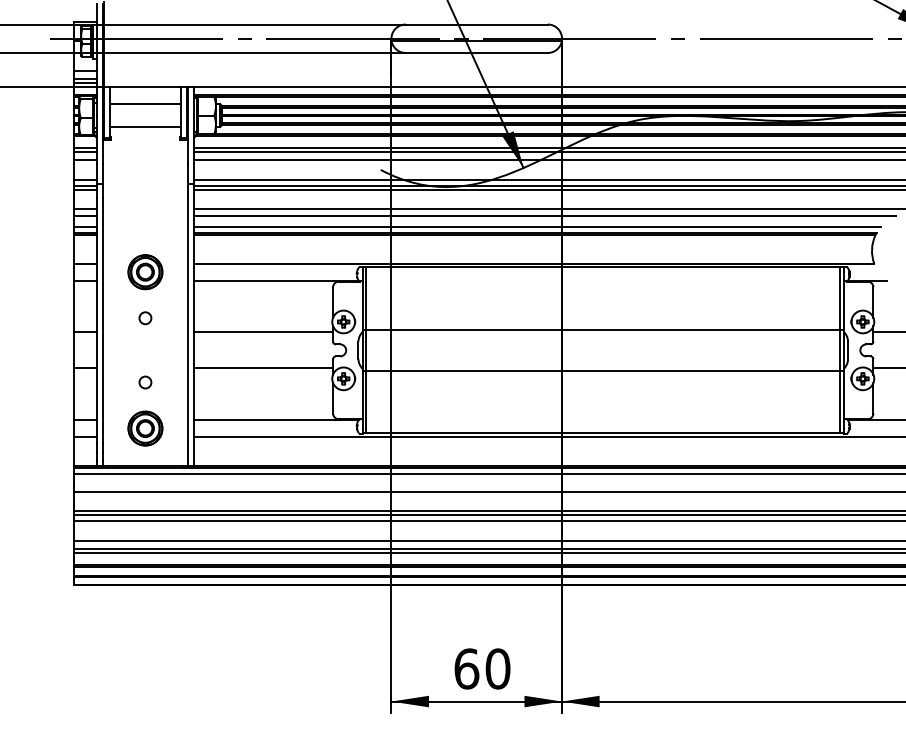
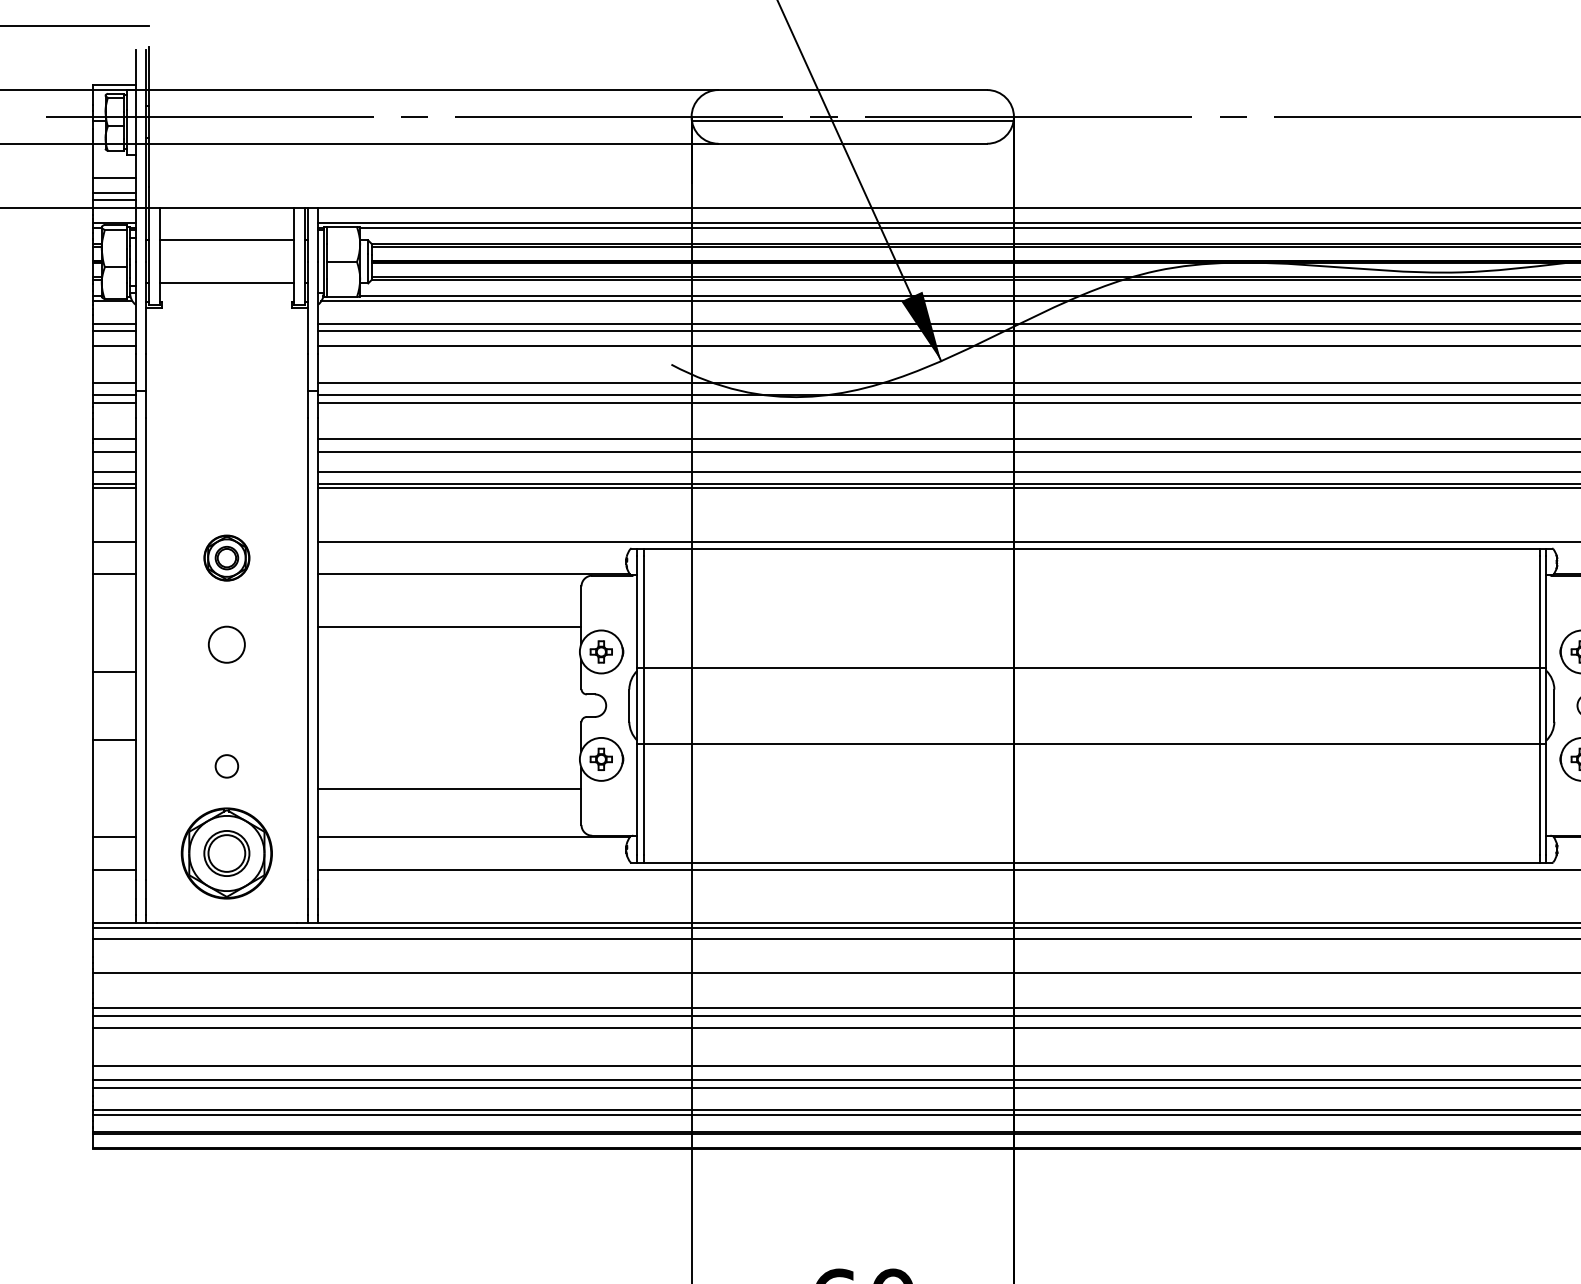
part: (145, 272) -> (227, 558), size x0.7
circle: (145, 318) -> (227, 645), size x1.6
line: (263, 332) -> (449, 626), moved
line: (263, 368) -> (449, 788), moved
part: (145, 428) -> (227, 853), size x1.4

